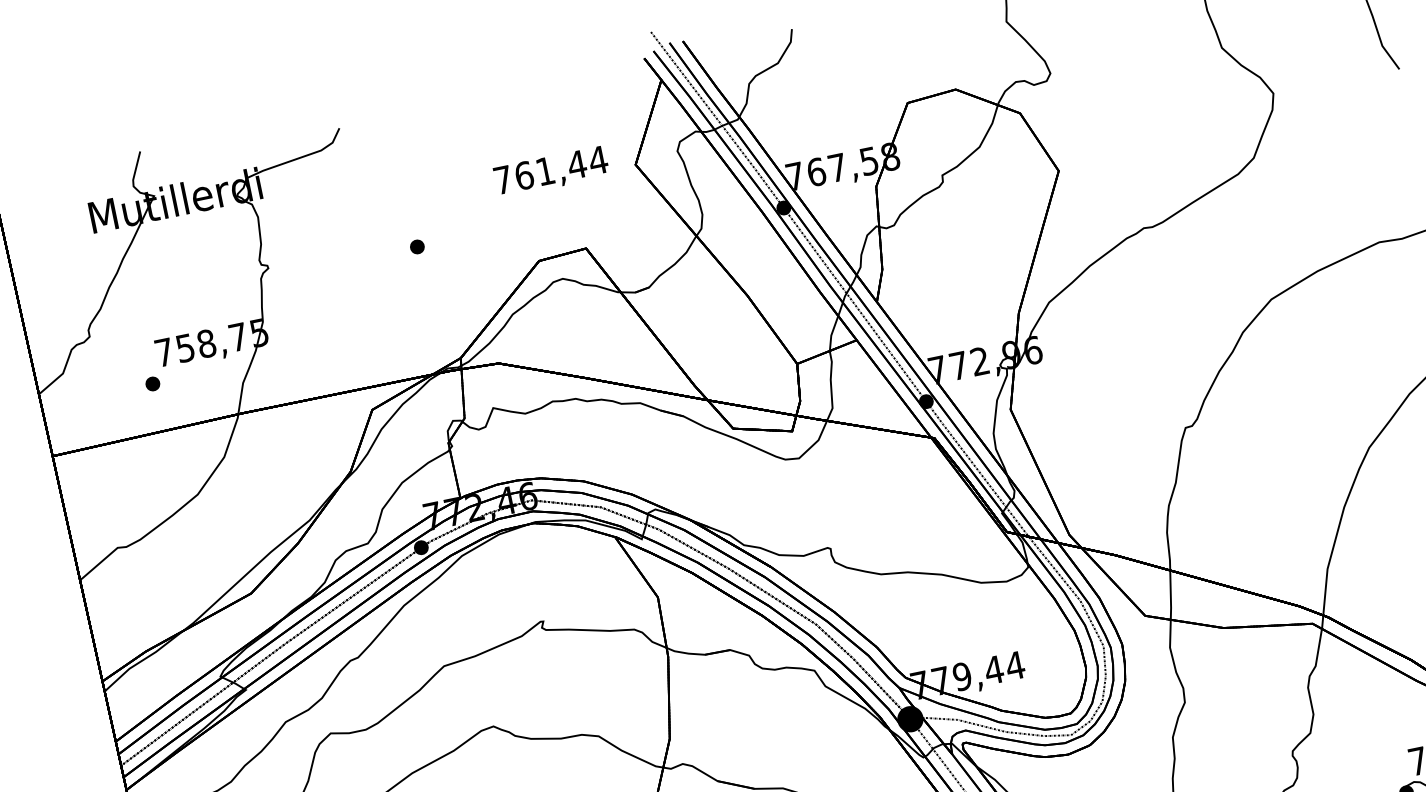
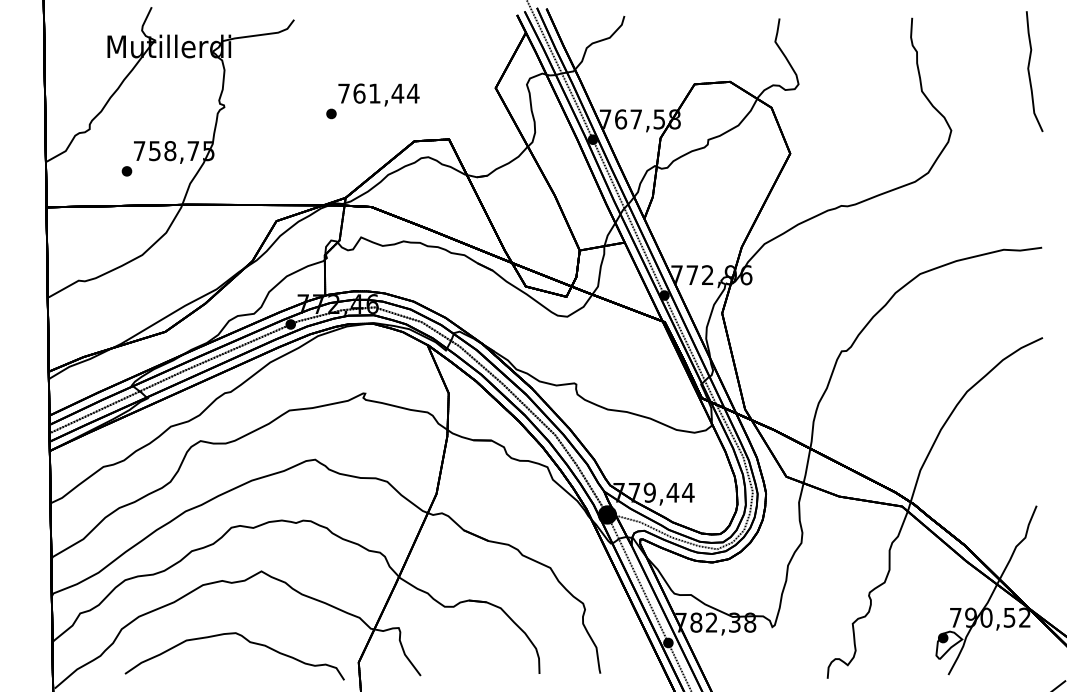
text: (550, 171) -> (378, 94), moved

